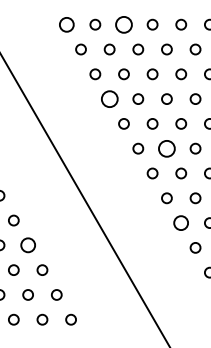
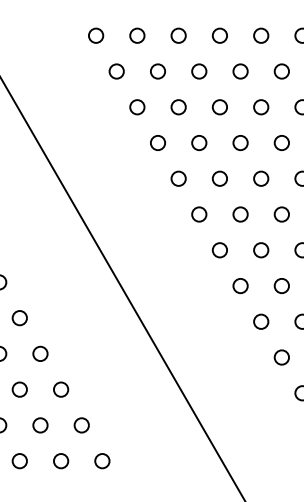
circle: (66, 24) -> (95, 35), size x0.71
circle: (123, 24) -> (177, 35), size x0.62
circle: (109, 98) -> (157, 142), size x0.62
circle: (166, 148) -> (239, 214), size x0.62
circle: (181, 222) -> (261, 320), size x0.71
circle: (27, 245) -> (39, 354), size x0.71

